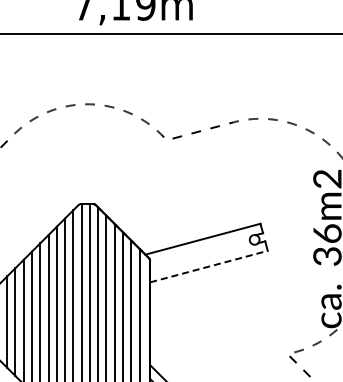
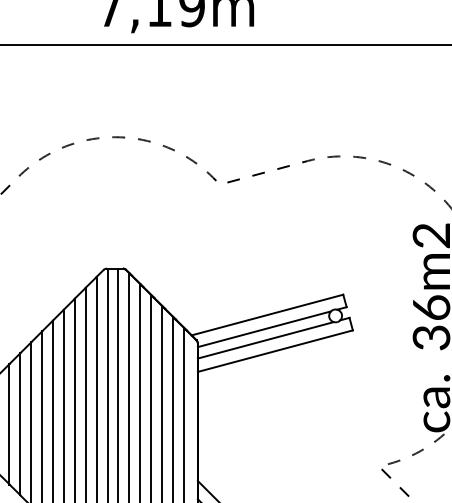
line: (200, 249) -> (264, 328), added
line: (201, 258) -> (265, 340), added
line: (208, 266) -> (274, 350), dashed -> solid

